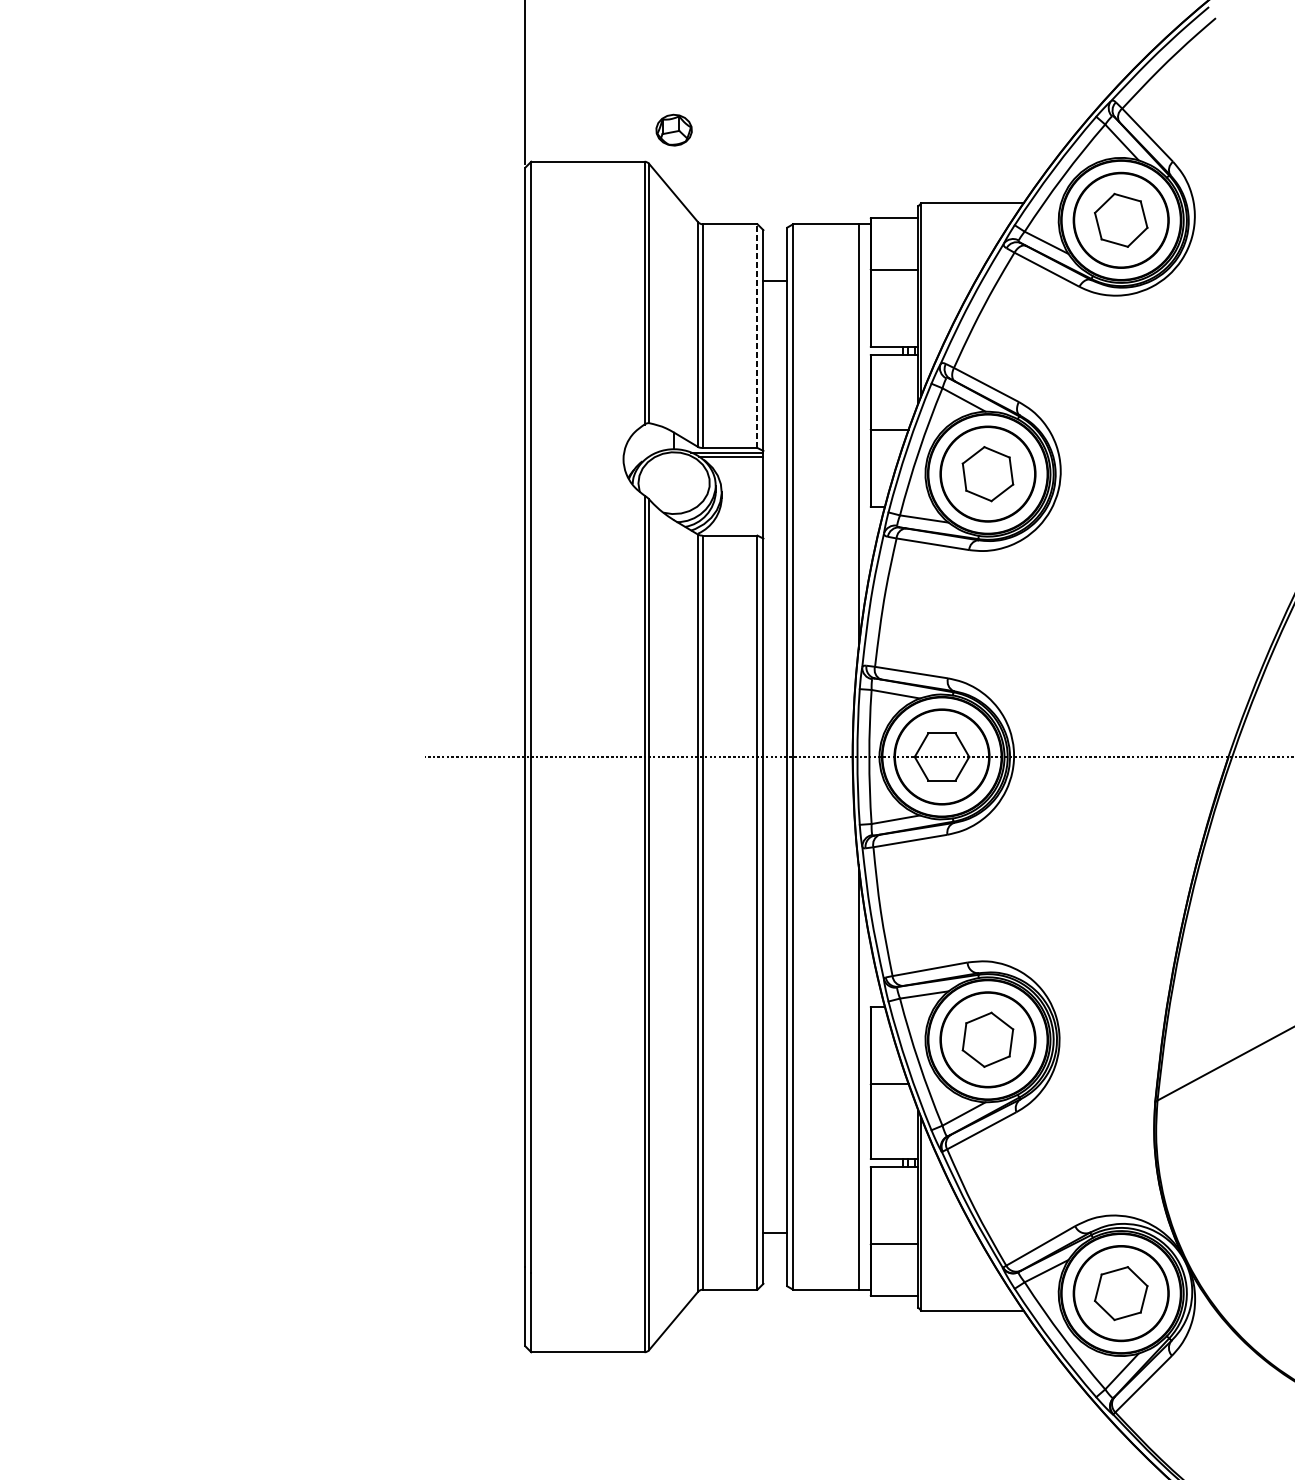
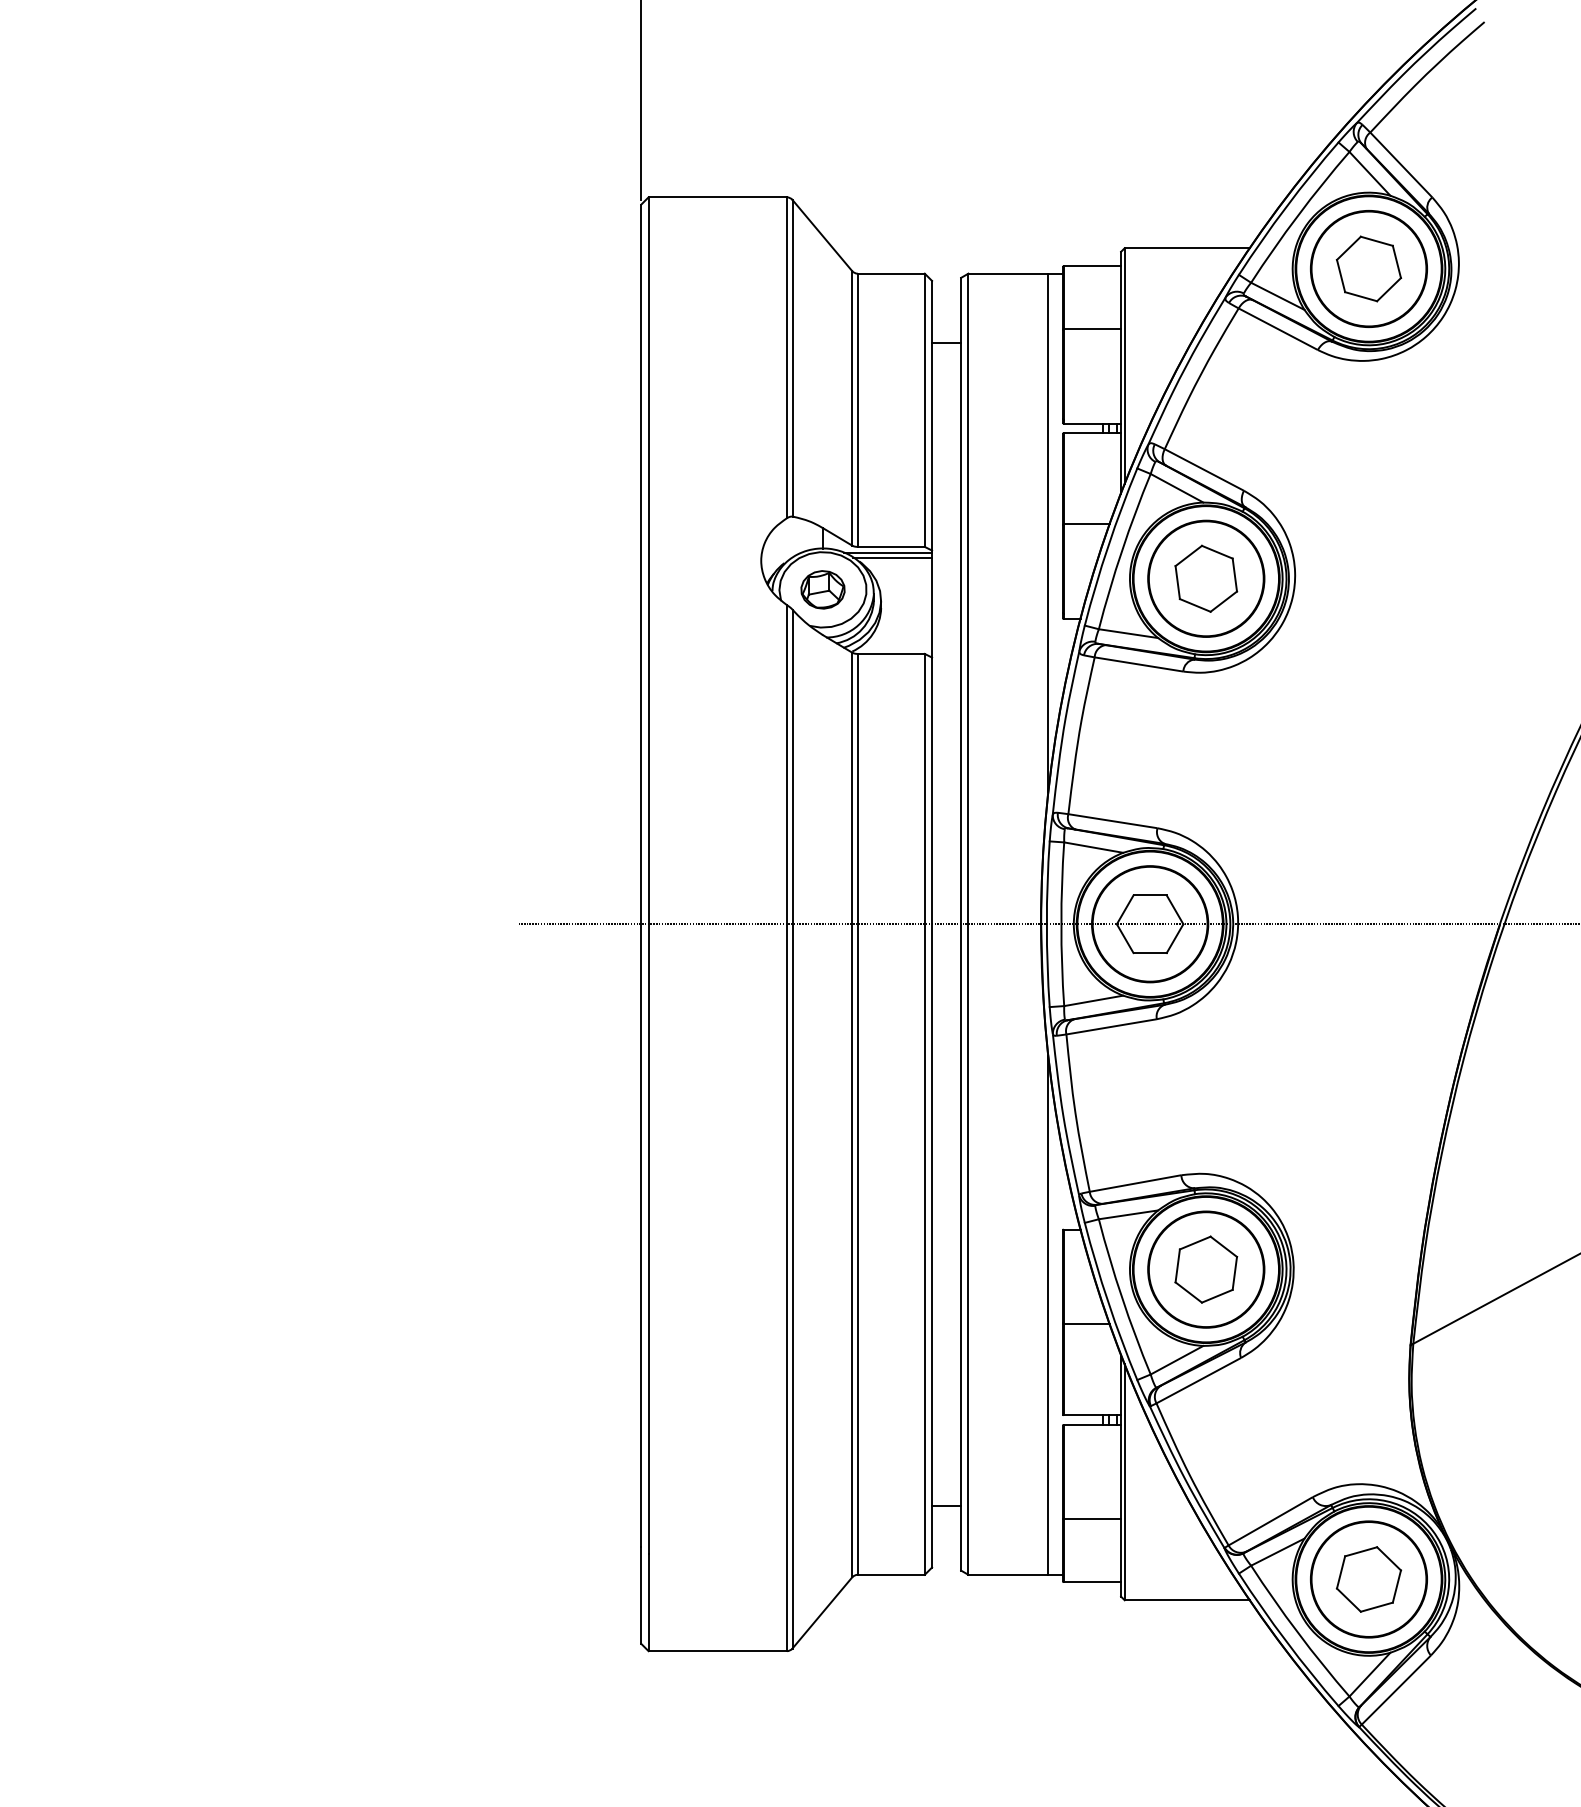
part: (673, 129) -> (822, 589), moved
line: (757, 336) -> (924, 410), dashed -> solid

